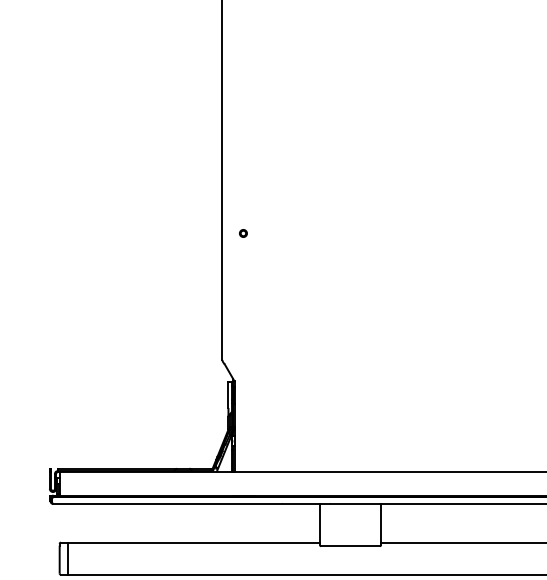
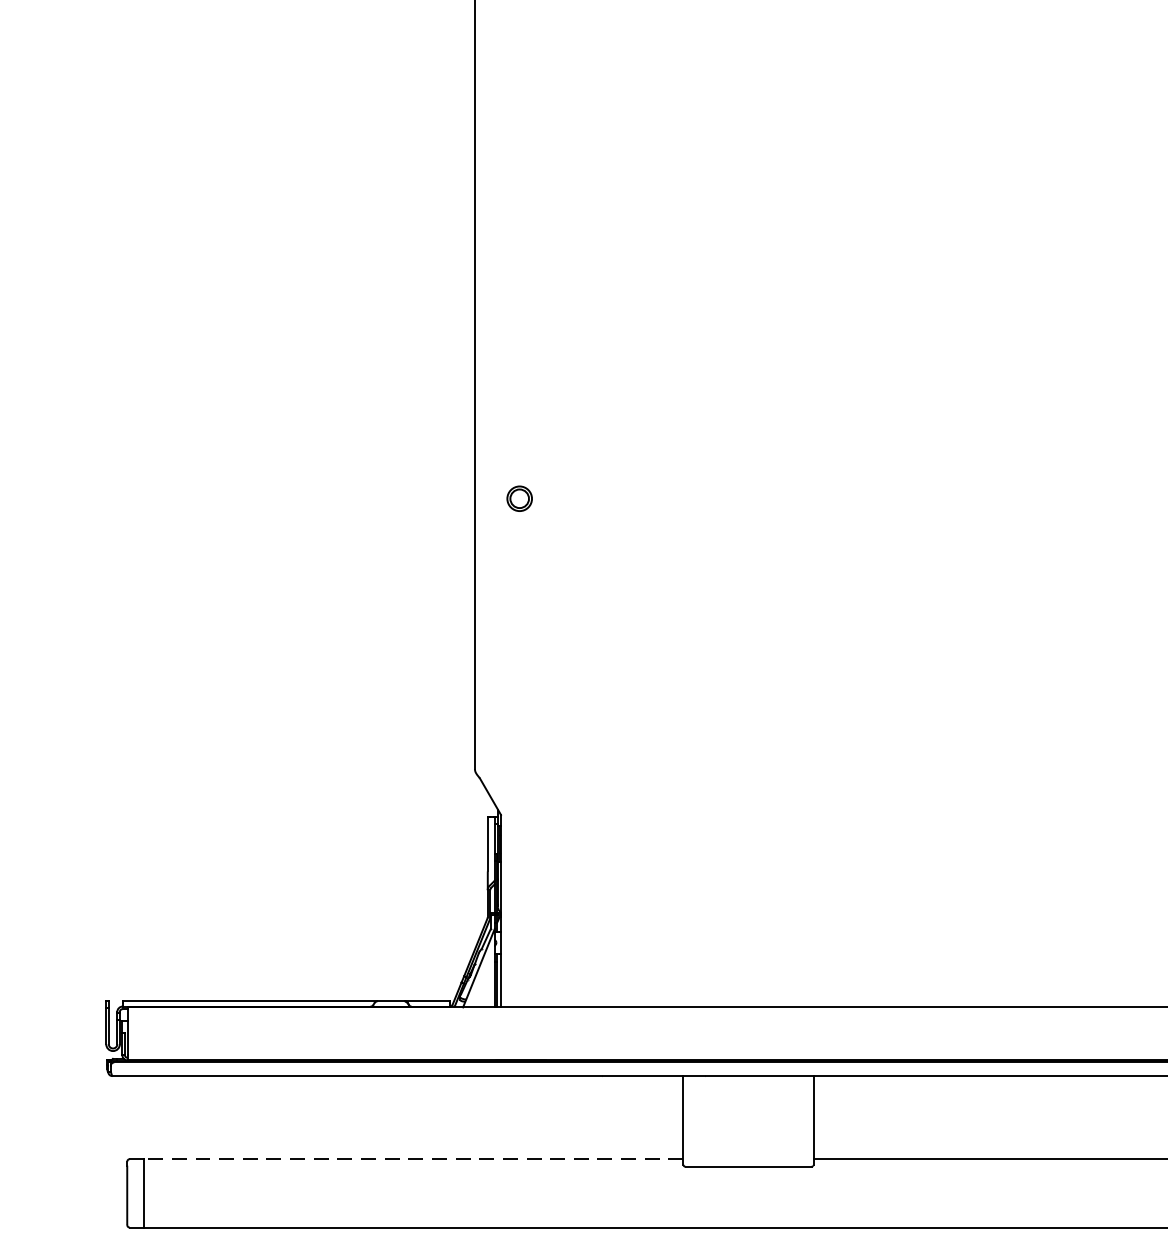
part: (243, 233) -> (519, 498), size x1.6
line: (193, 542) -> (413, 1158), solid -> dashed

